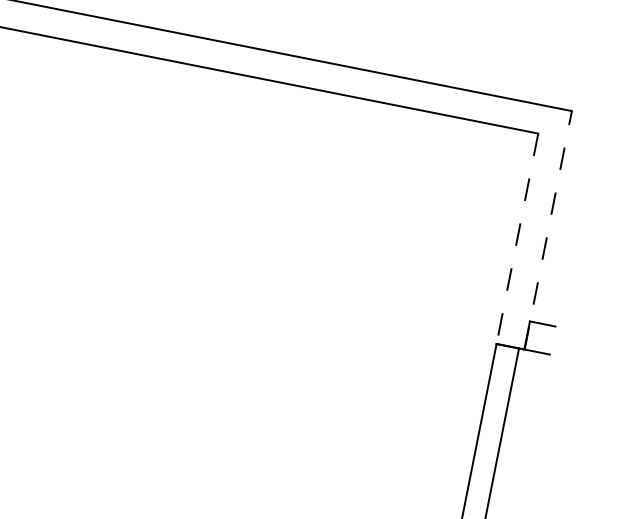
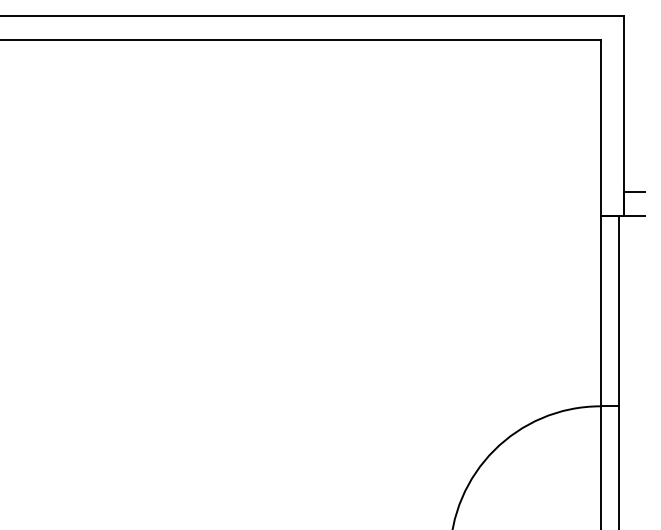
line: (548, 230) -> (624, 116), dashed -> solid
line: (517, 239) -> (600, 128), dashed -> solid

